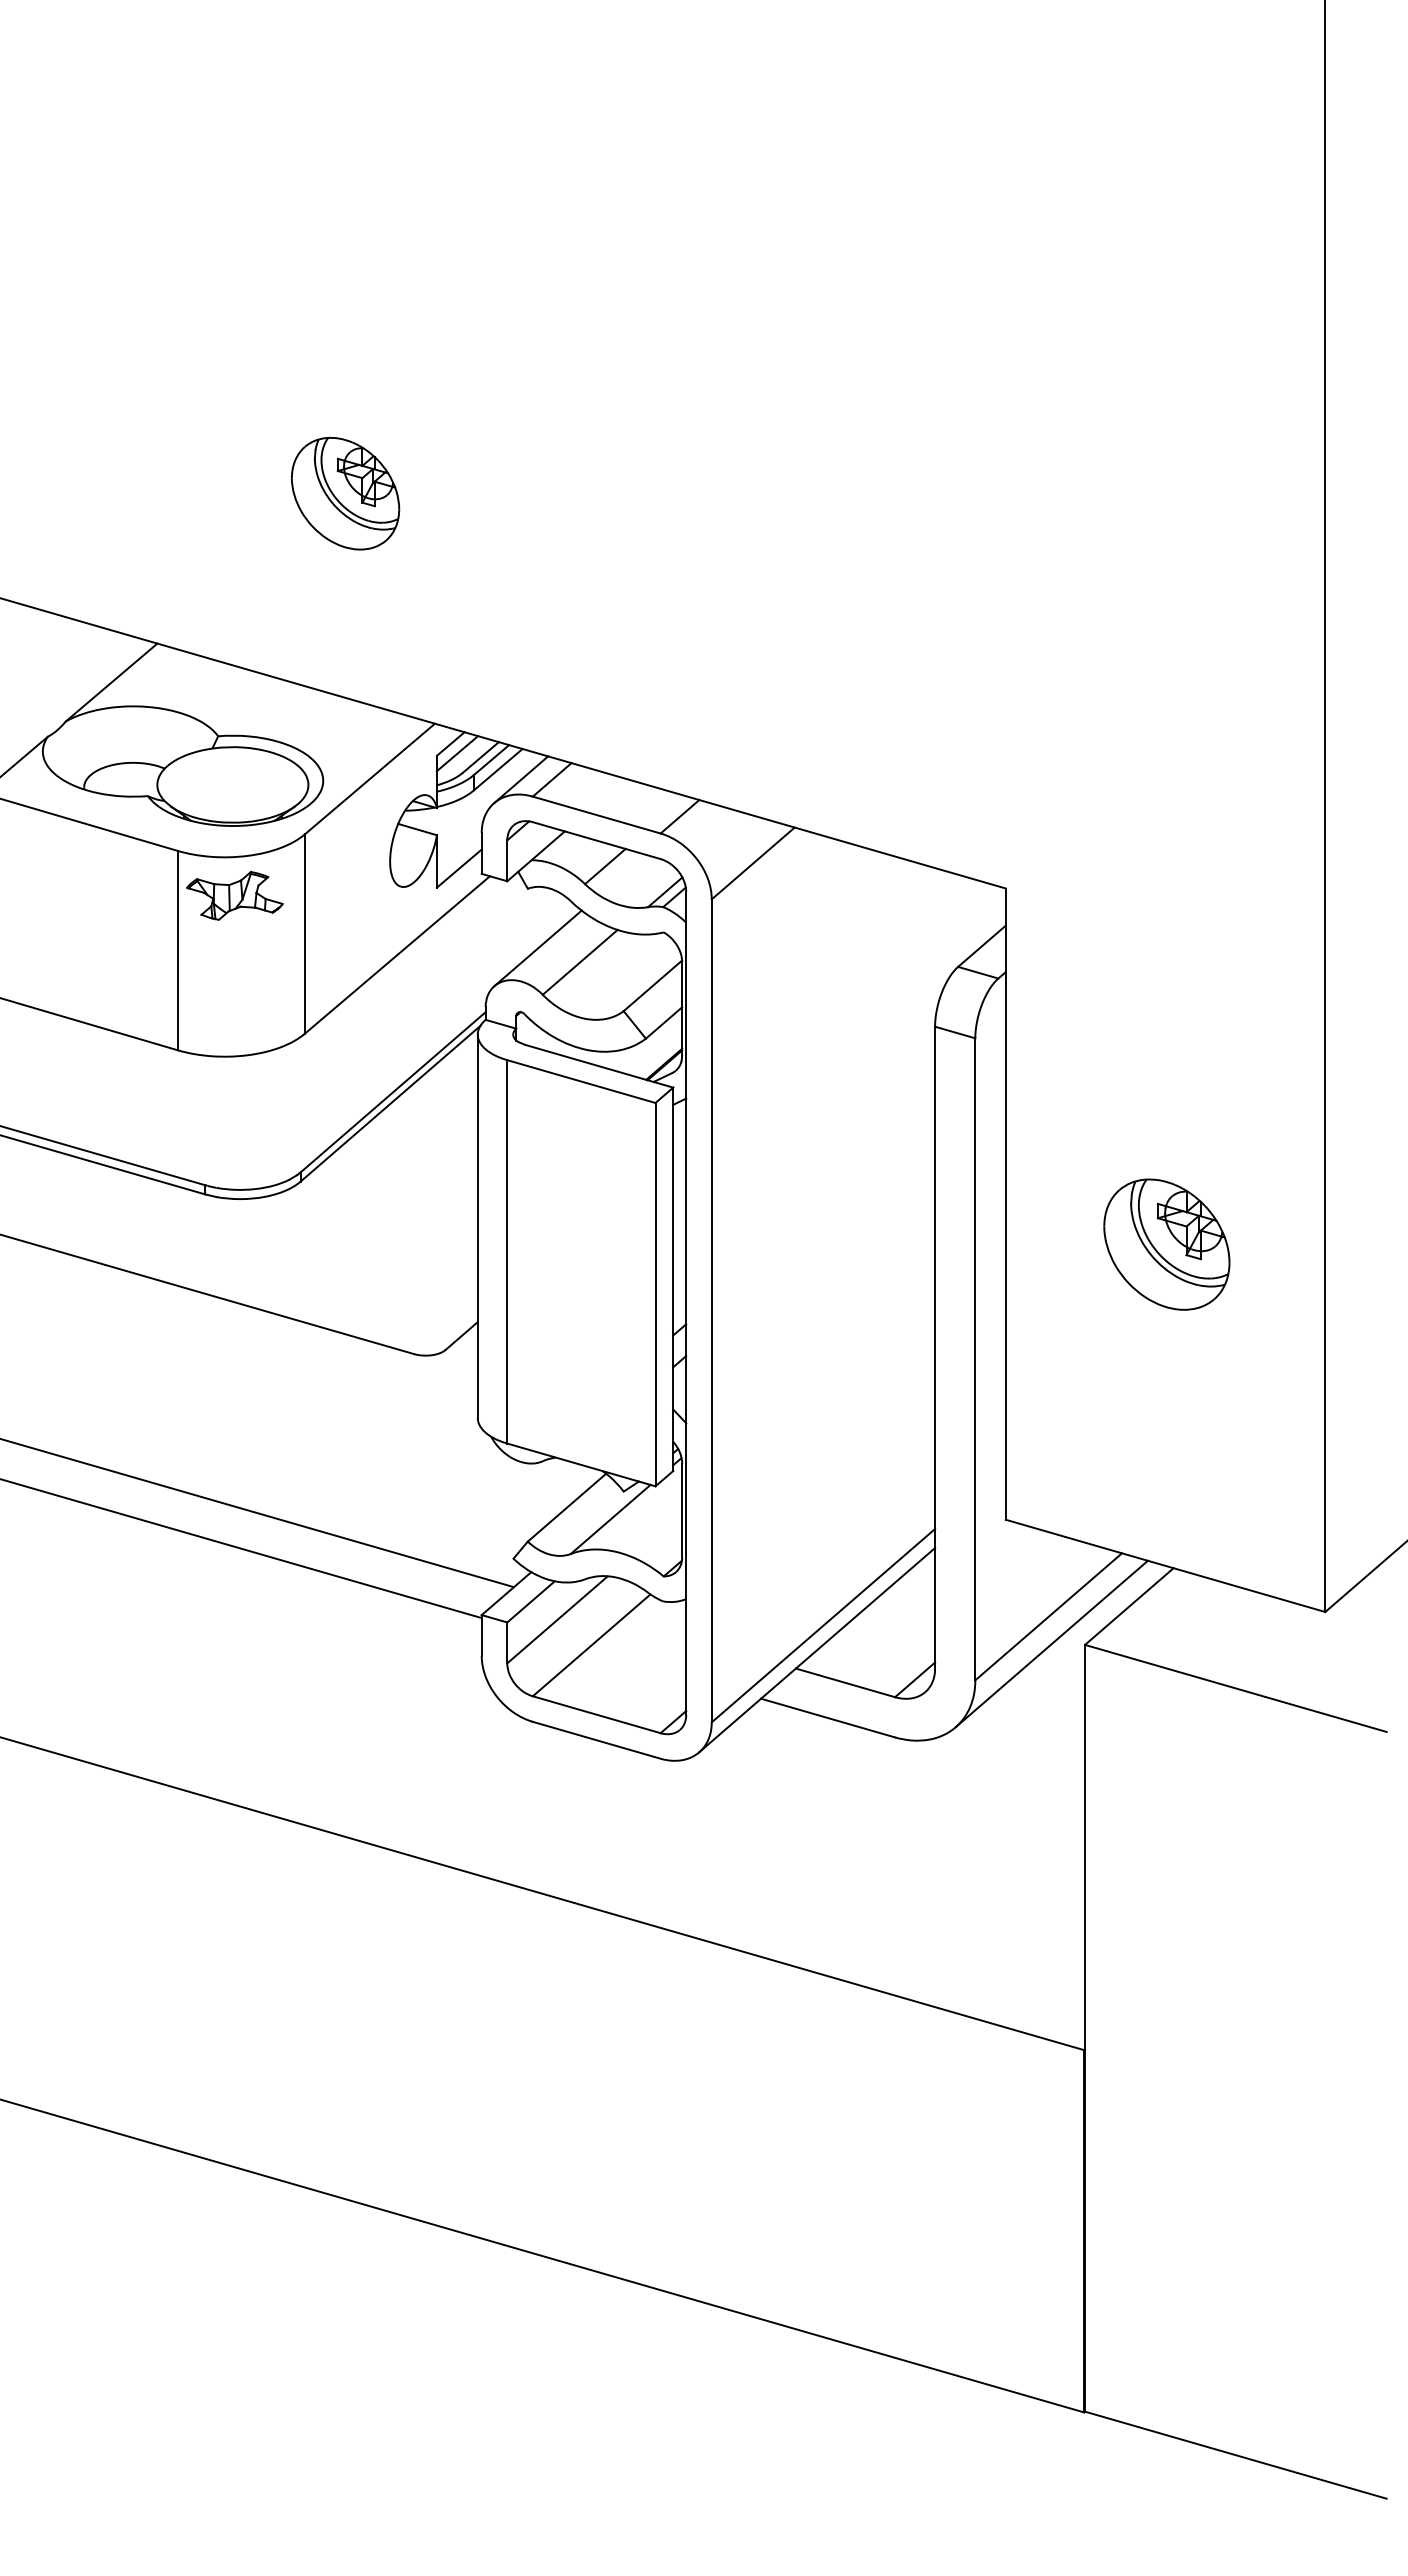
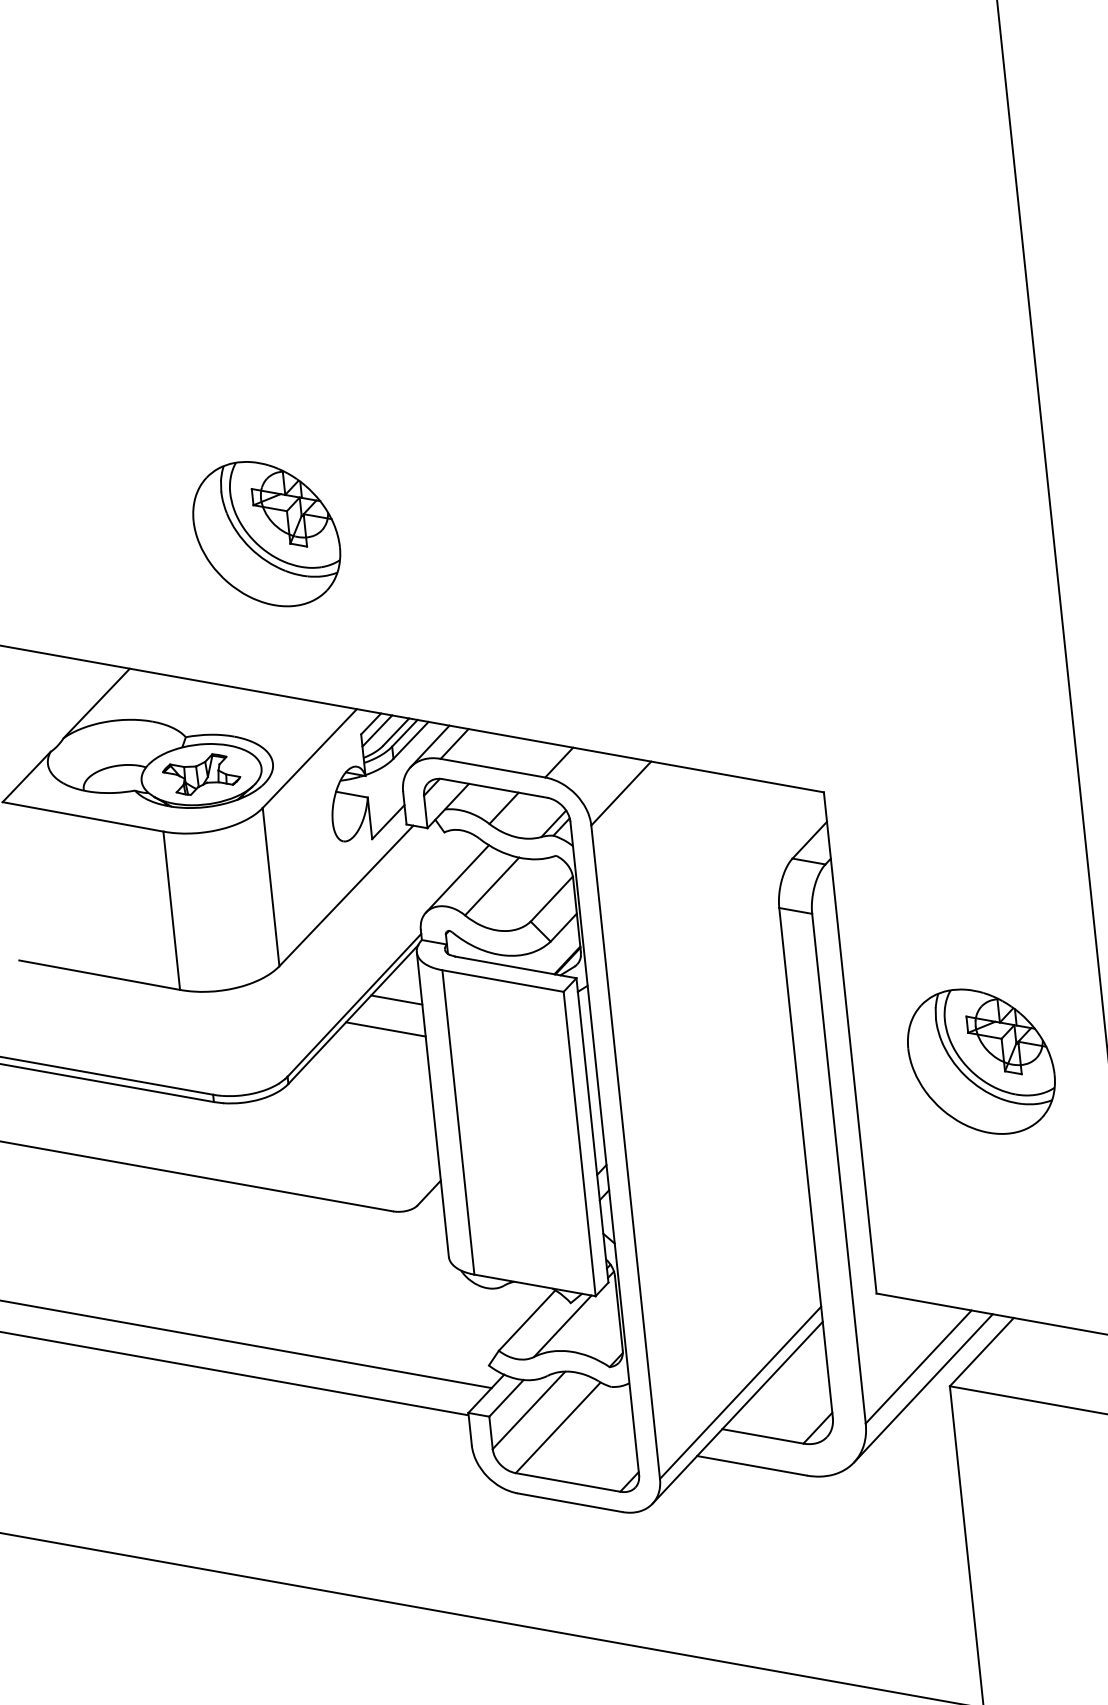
part: (345, 493) -> (266, 533), size x1.67
part: (234, 895) -> (201, 774), moved
line: (446, 1091) -> (396, 1000), added
line: (428, 1126) -> (385, 1029), added
part: (1166, 1244) -> (981, 1061), size x1.43

